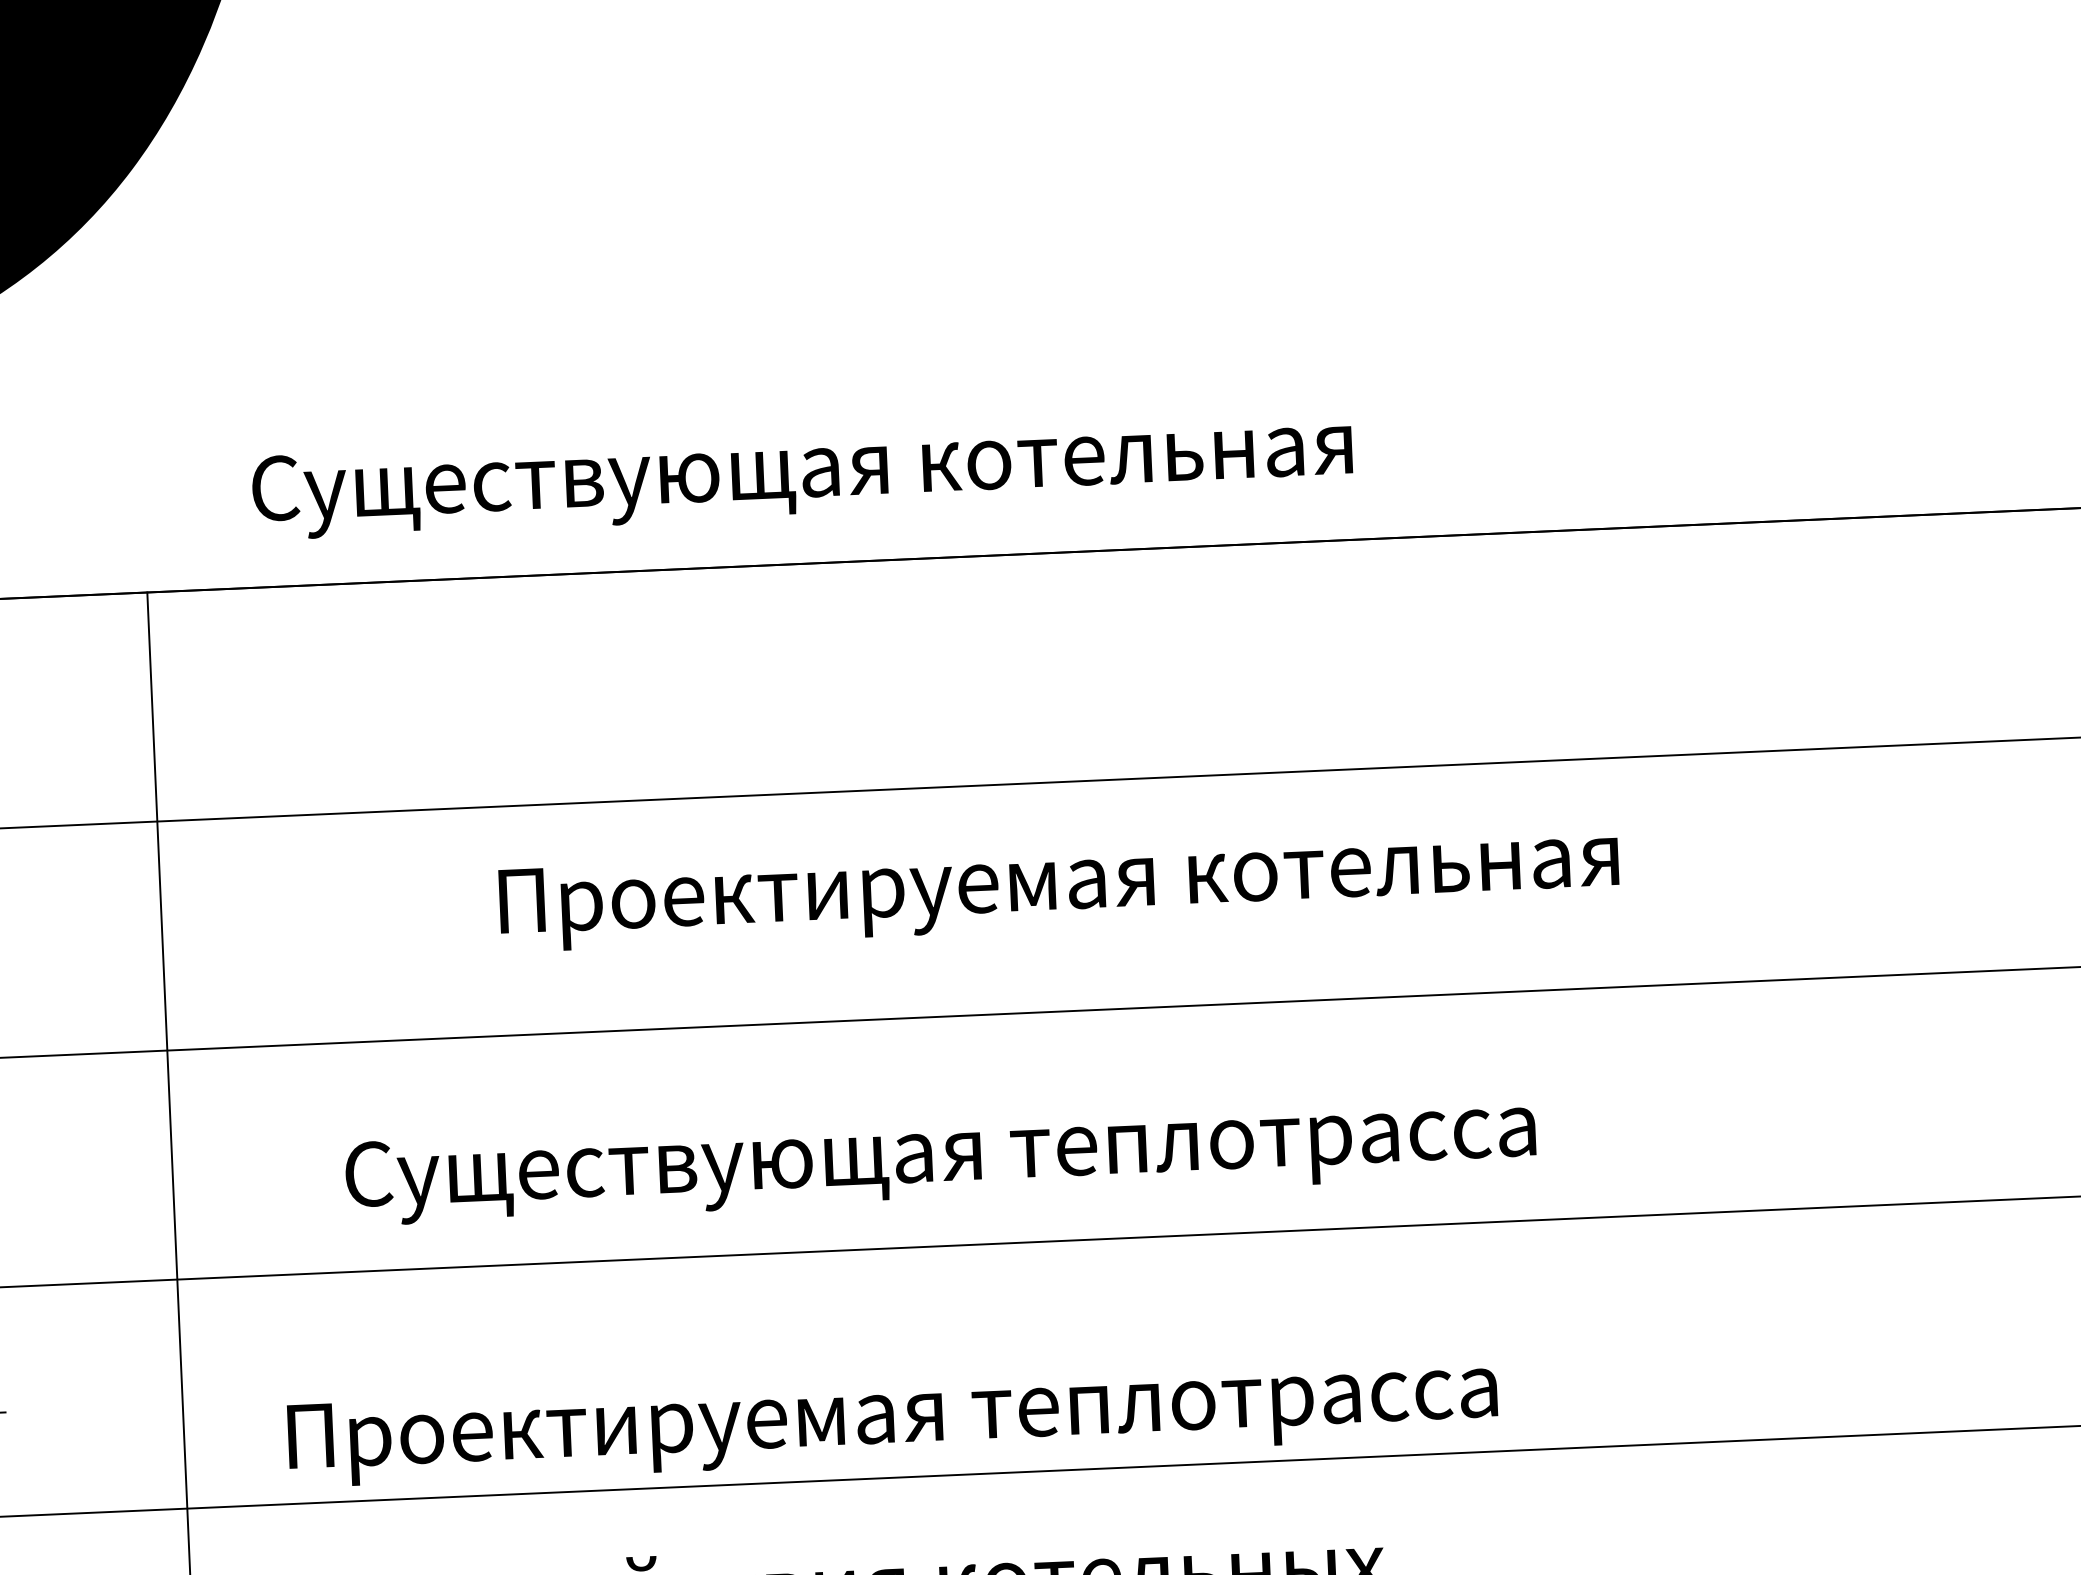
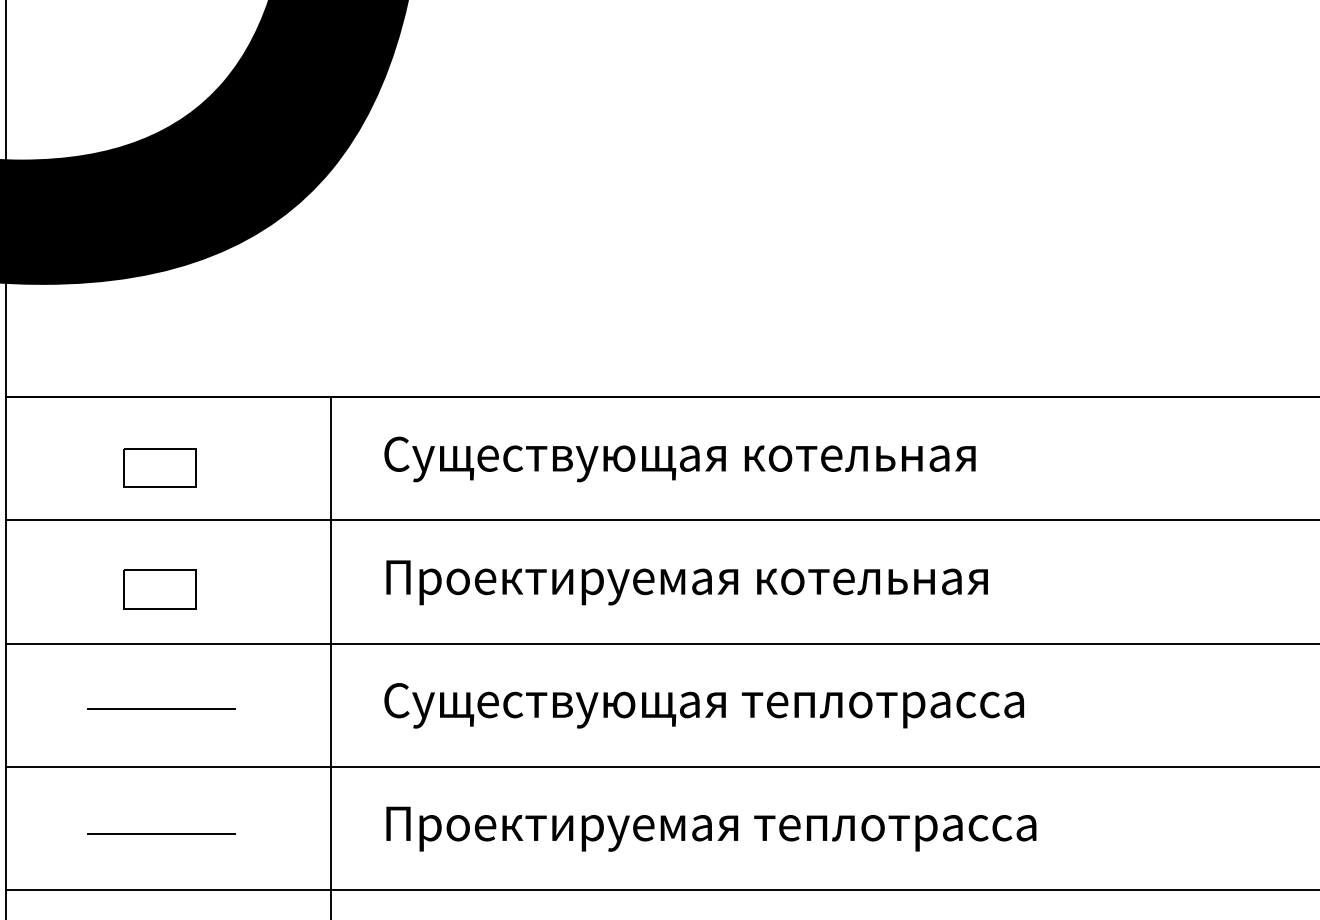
text: (801, 475) -> (679, 459), moved
text: (1058, 886) -> (686, 582), moved
text: (939, 1158) -> (703, 705), moved
text: (893, 1419) -> (711, 828), moved

